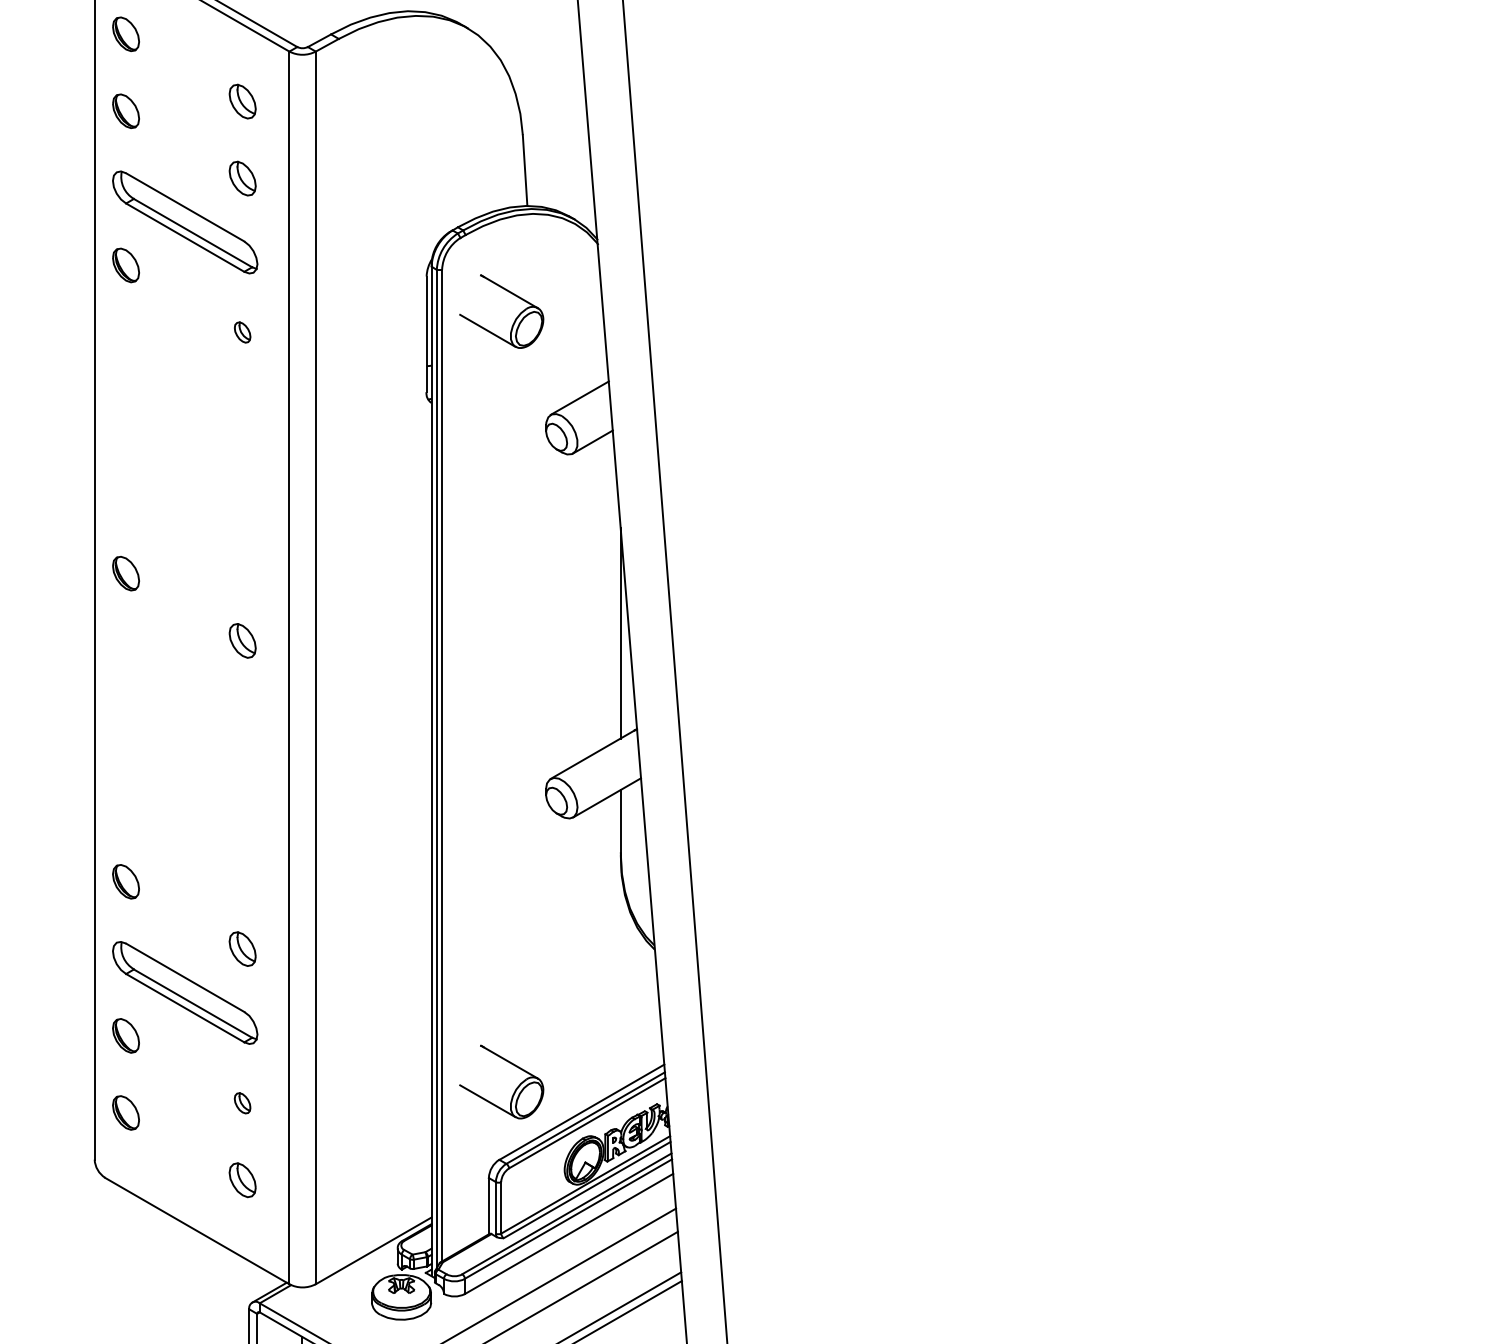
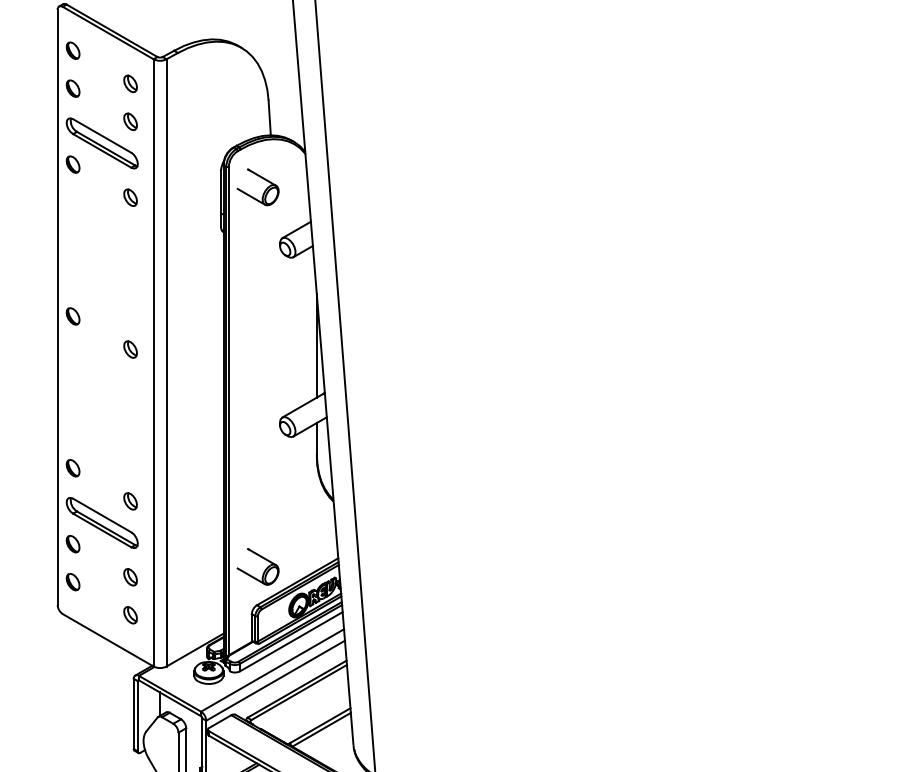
part: (242, 332) -> (130, 197), size x1.67
part: (242, 1103) -> (130, 577), size x1.67

